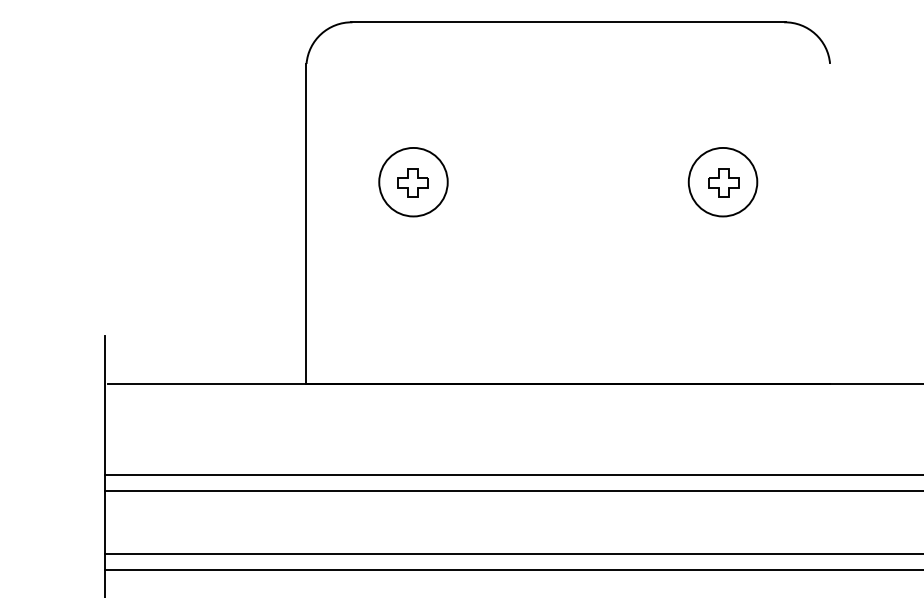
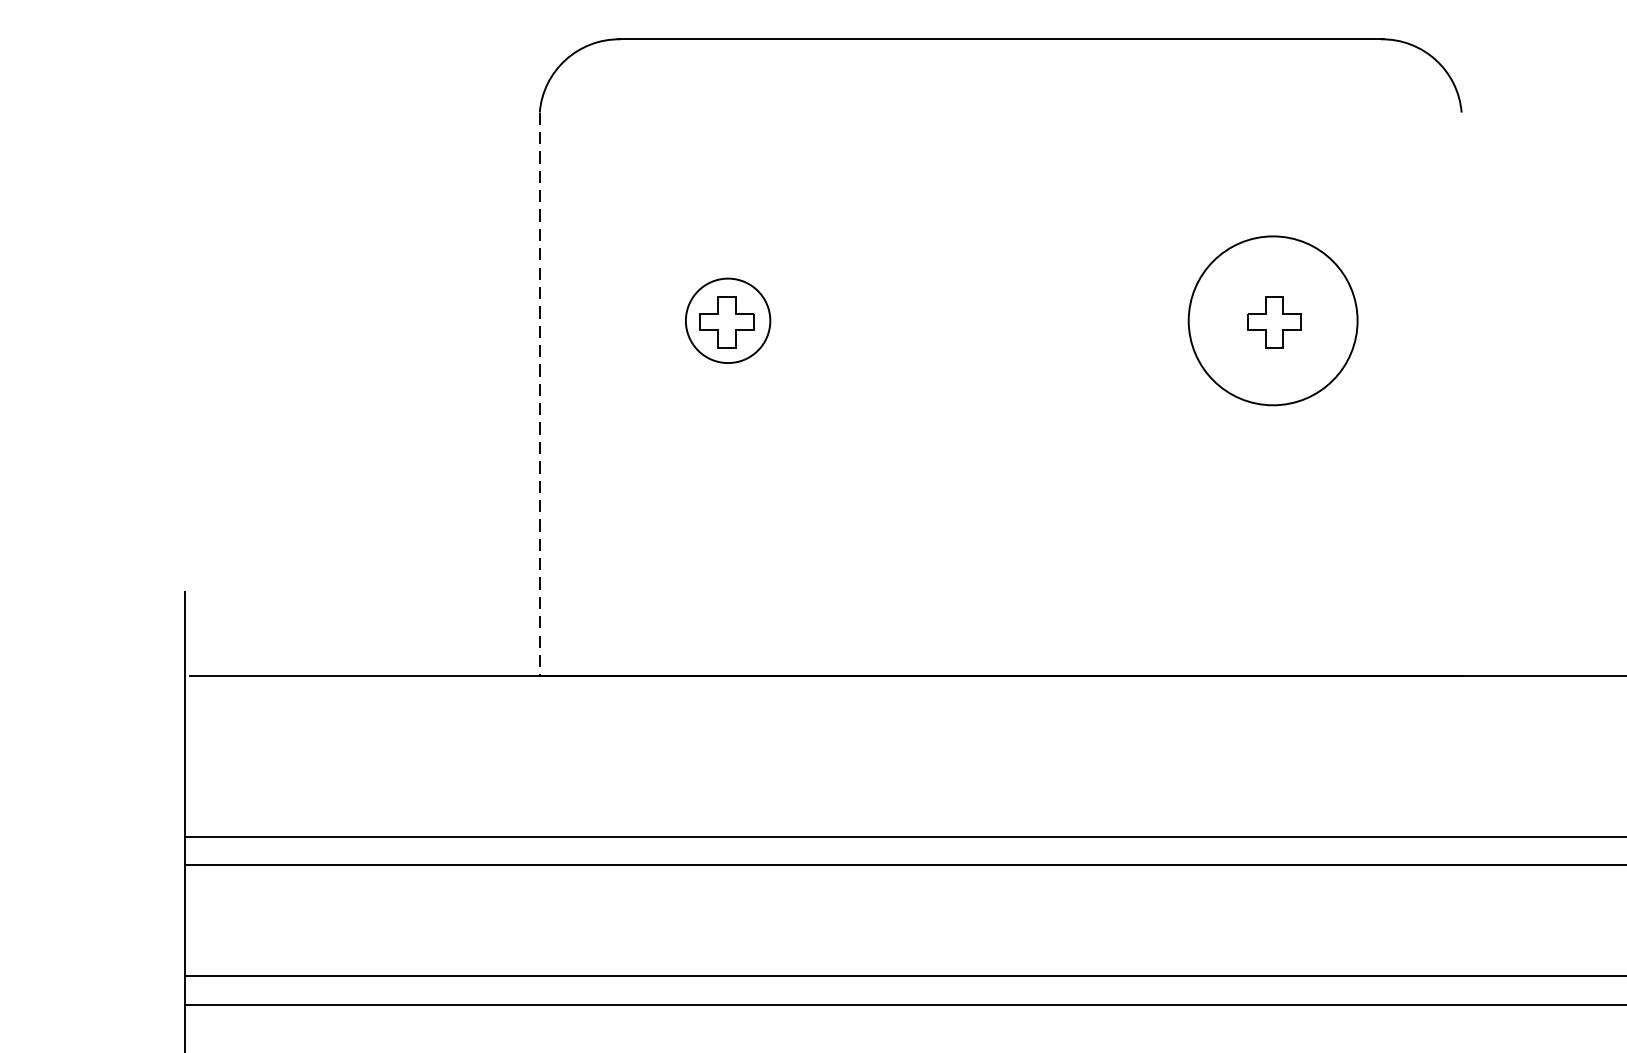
circle: (413, 181) -> (728, 319), size x0.7
circle: (722, 181) -> (1272, 319), size x1.4
line: (306, 224) -> (539, 395), solid -> dashed

